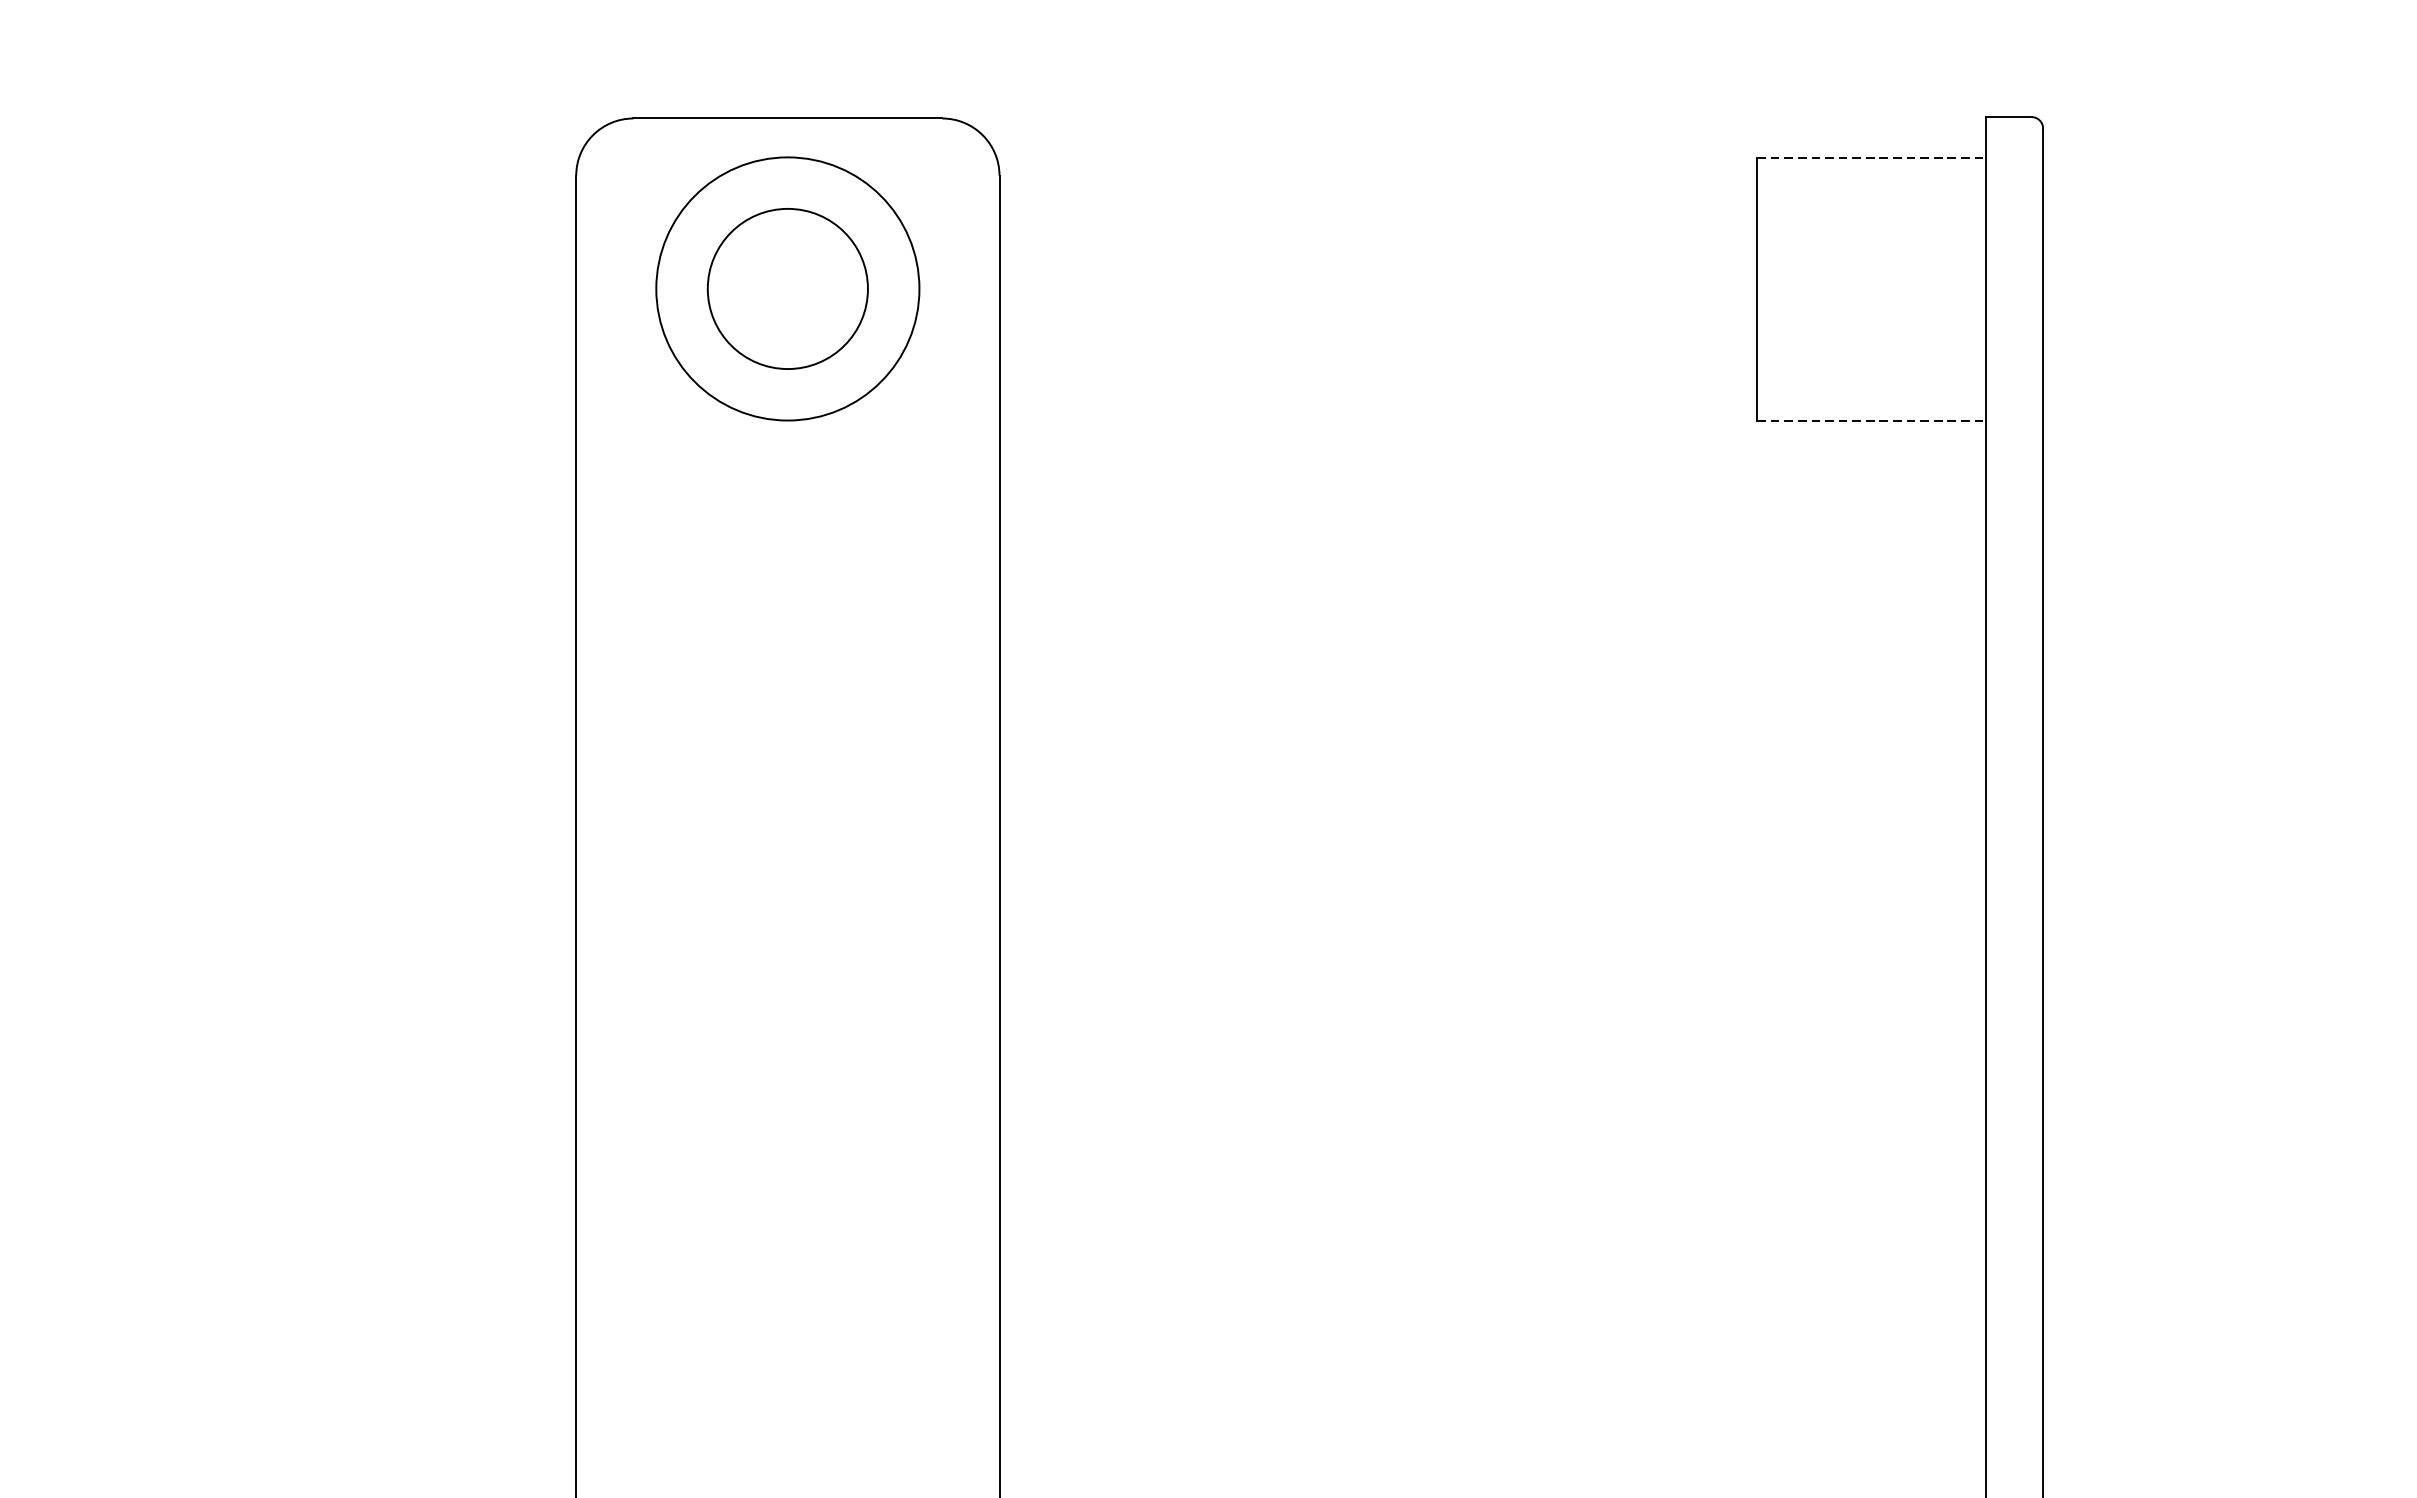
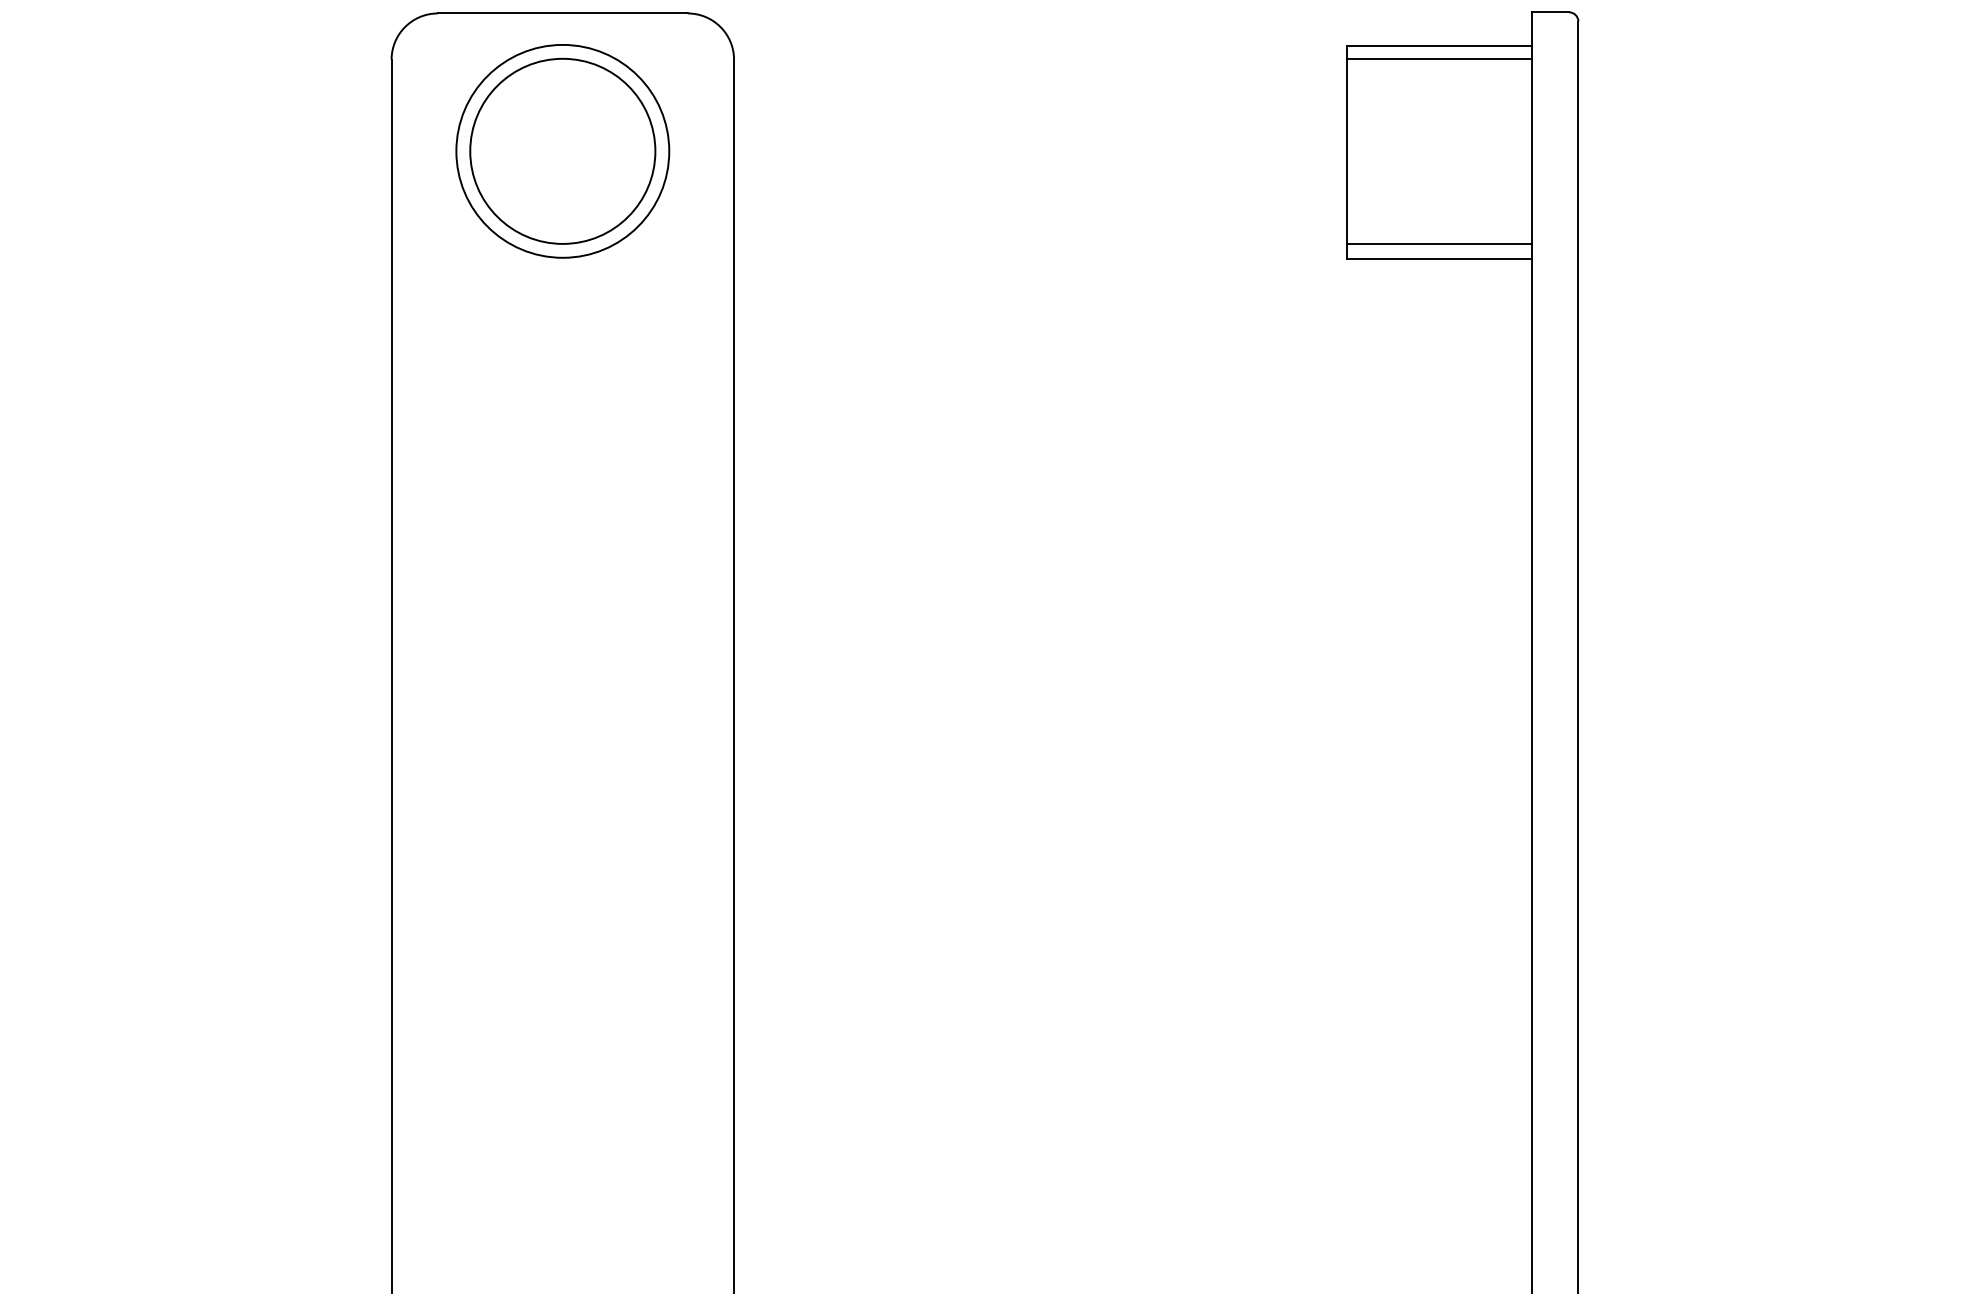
line: (1871, 158) -> (1439, 45), dashed -> solid
line: (1871, 174) -> (1439, 58), added
circle: (787, 287) -> (562, 150), size x1.43
line: (1871, 402) -> (1439, 243), added
line: (1871, 421) -> (1439, 258), dashed -> solid

